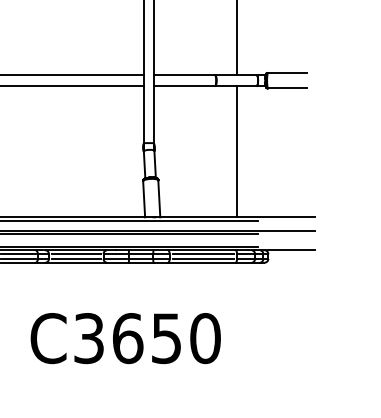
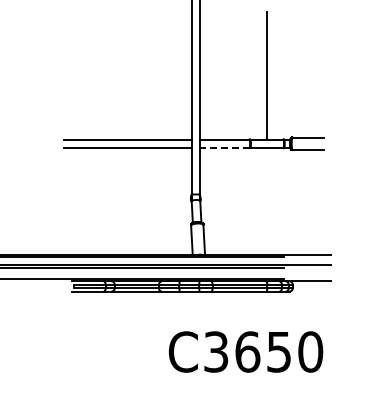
line: (184, 86) -> (224, 148), solid -> dashed
line: (236, 151) -> (266, 201), removed
text: (126, 337) -> (246, 351), moved

